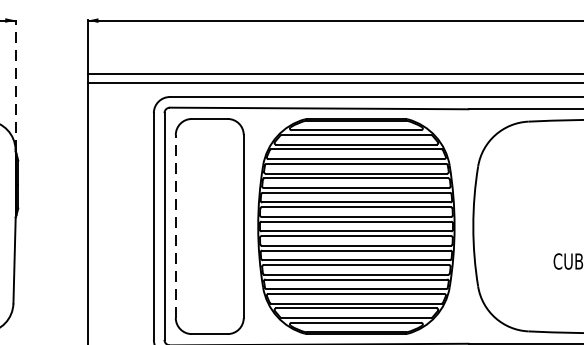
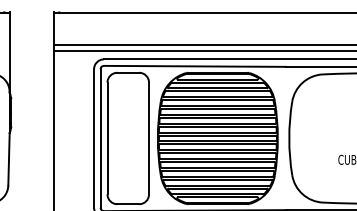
line: (15, 84) -> (9, 51), dashed -> solid
line: (175, 226) -> (107, 138), dashed -> solid

